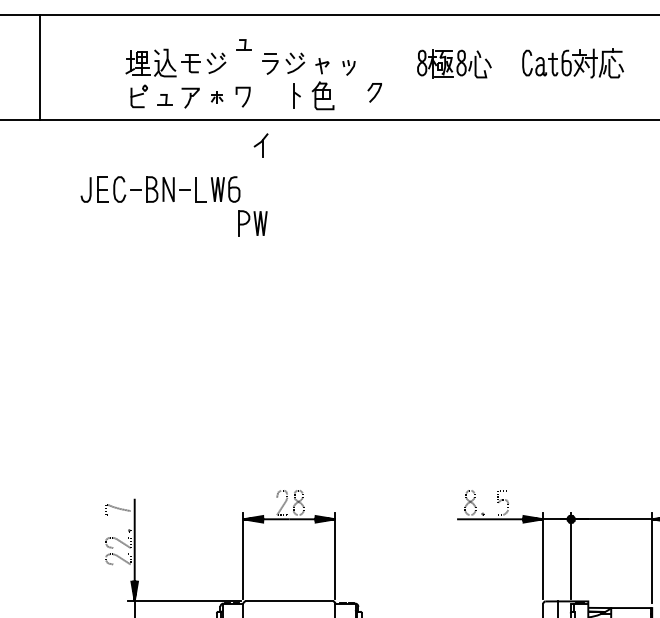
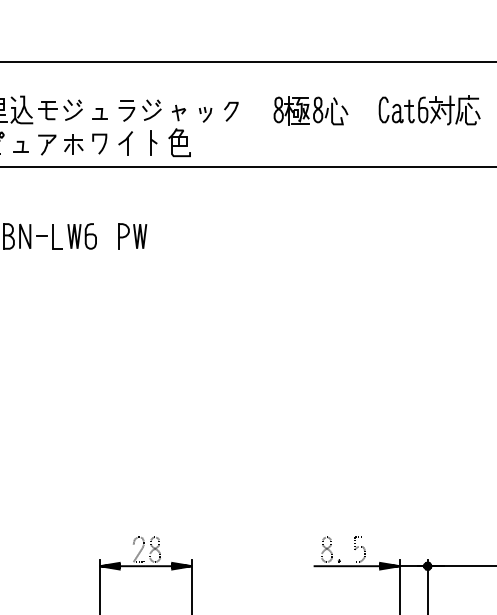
part: (243, 44) -> (100, 113), moved
curve: (375, 93) -> (232, 112), moved
part: (216, 97) -> (73, 144), size x1.67
part: (260, 145) -> (125, 143), moved
part: (252, 223) -> (132, 236), moved

